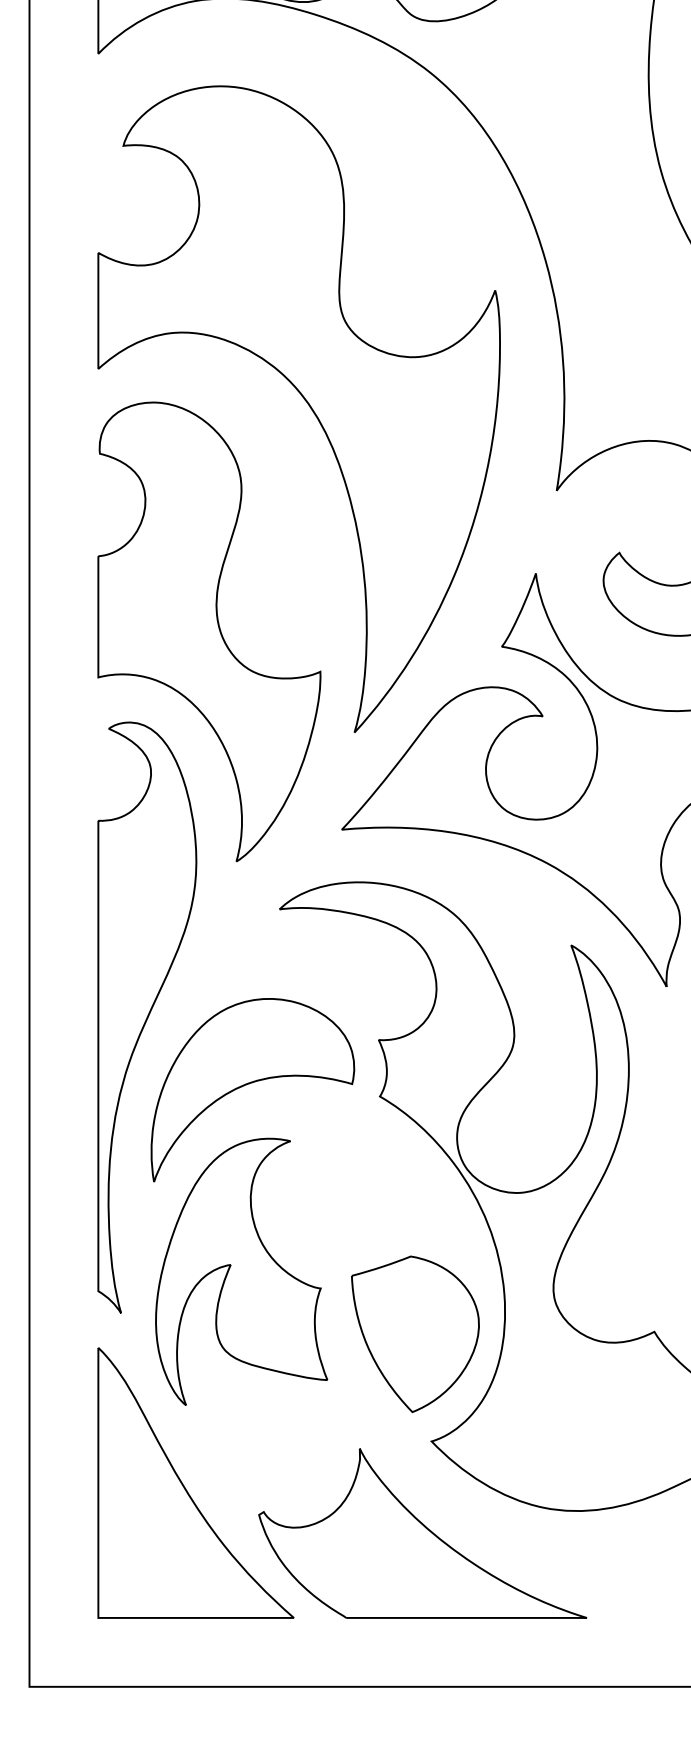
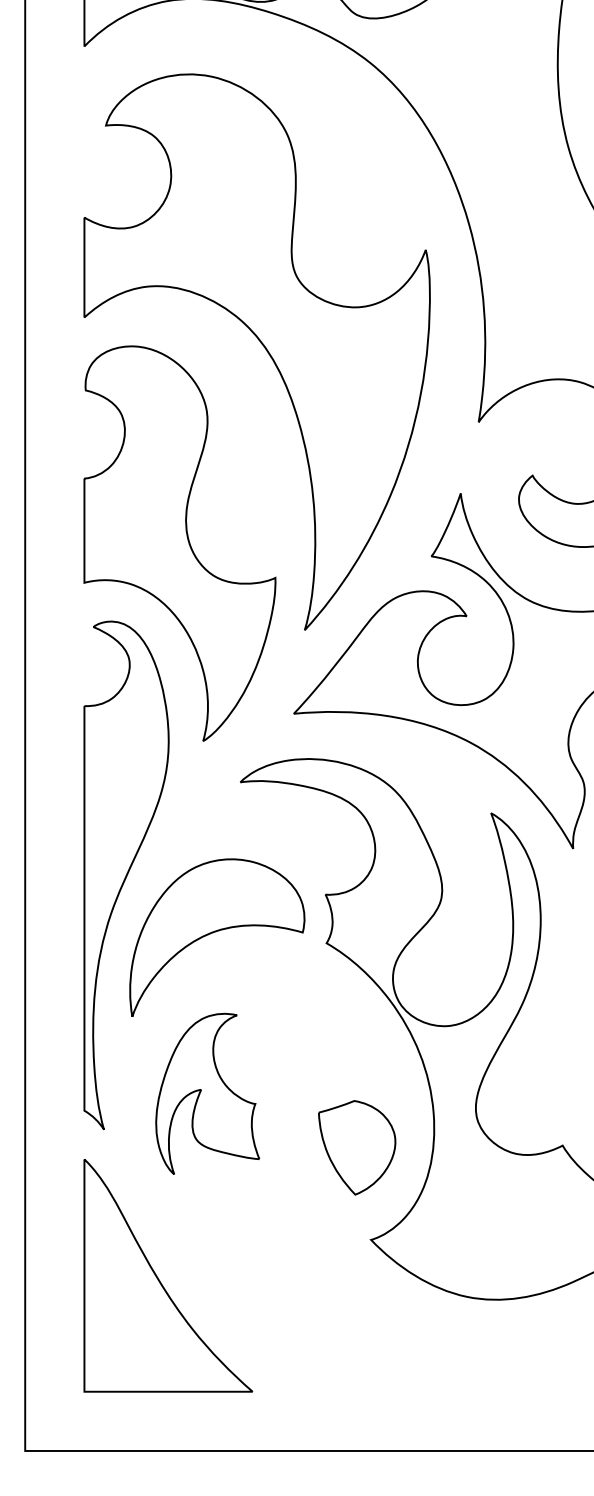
part: (241, 1271) -> (207, 1093), size x0.7
part: (415, 1334) -> (357, 1147), size x0.7
part: (422, 1533) -> (363, 1319), removed

